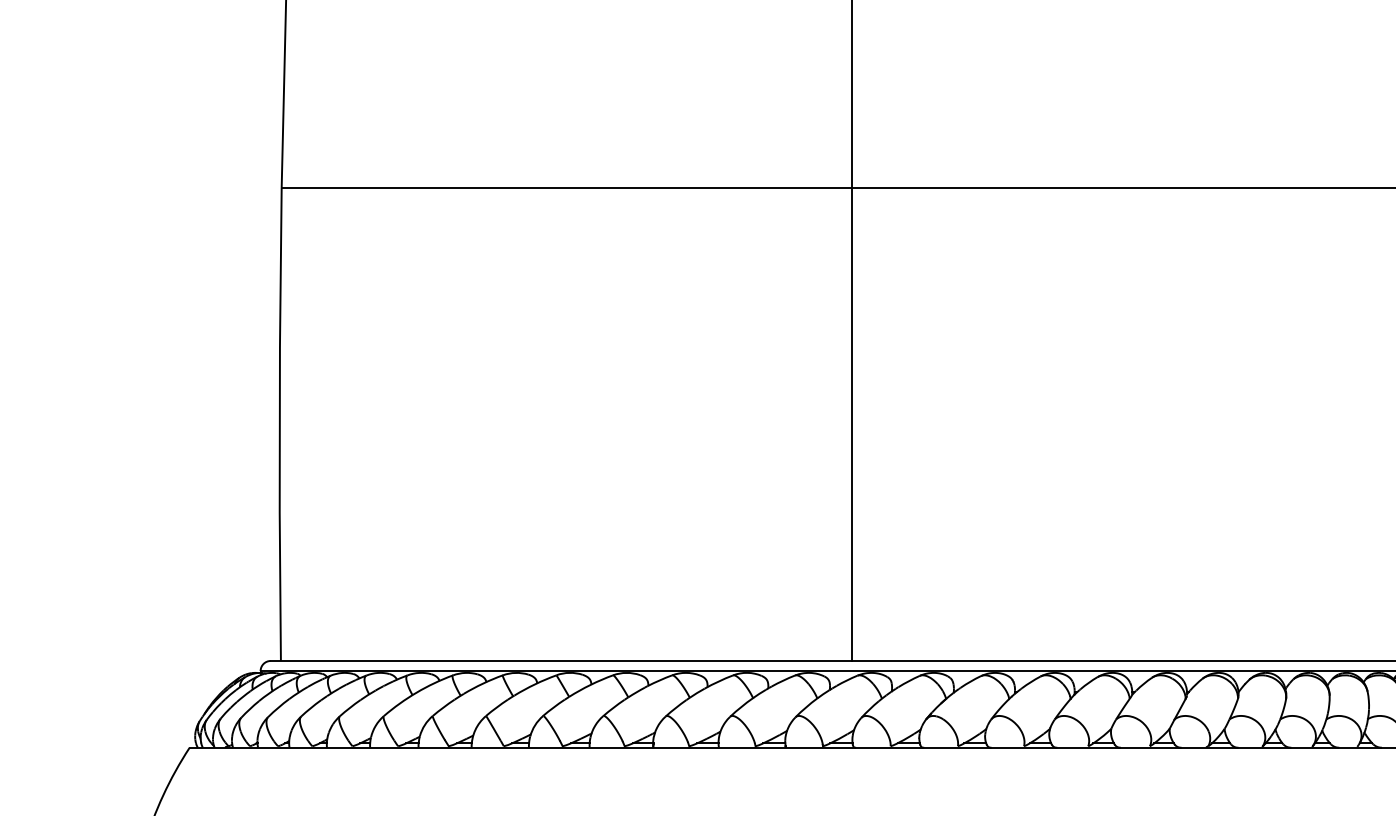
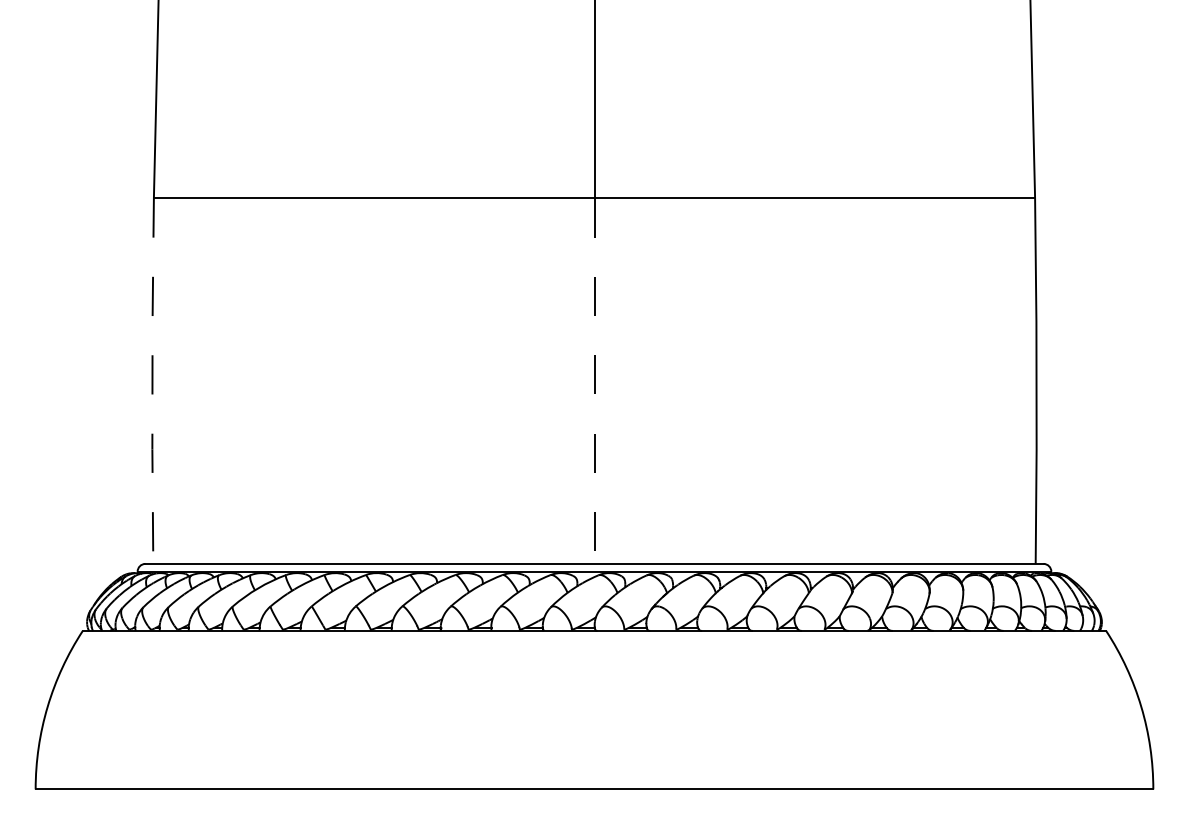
line: (279, 424) -> (152, 381), solid -> dashed
line: (852, 424) -> (594, 381), solid -> dashed

